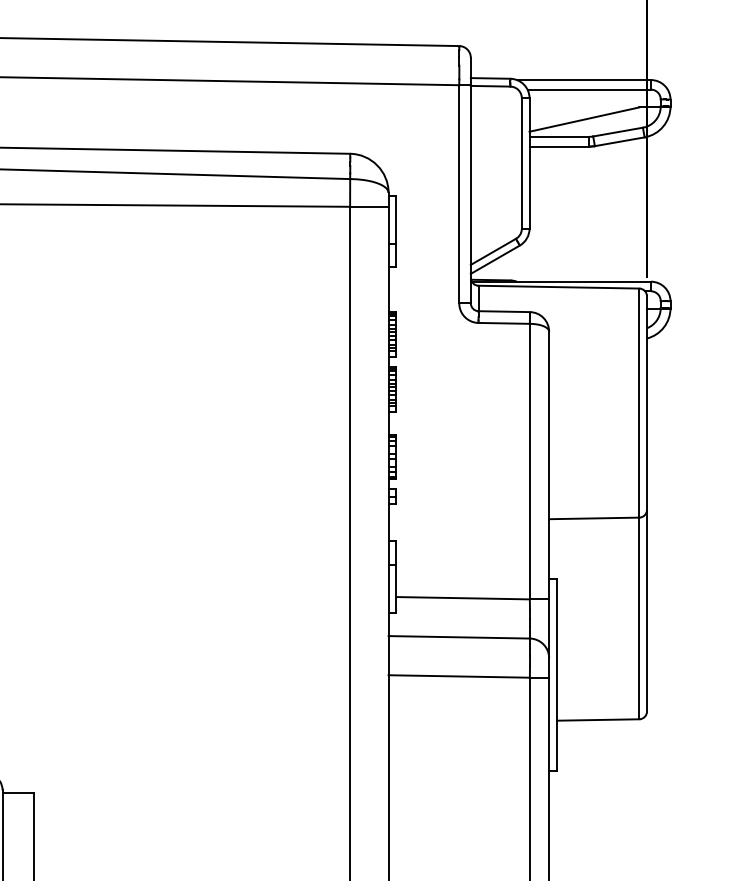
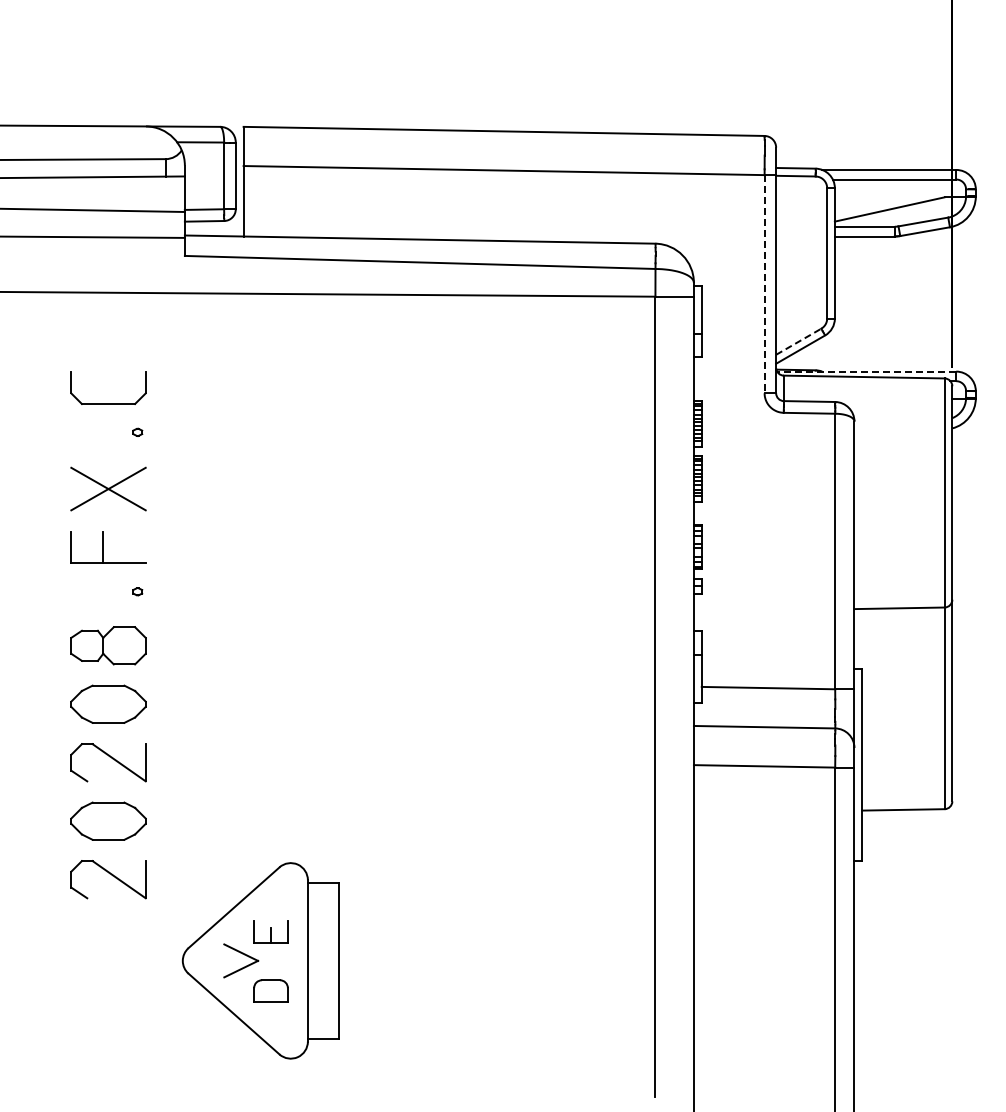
line: (459, 194) -> (764, 284), solid -> dashed
line: (494, 251) -> (799, 341), solid -> dashed
line: (561, 281) -> (866, 371), solid -> dashed

